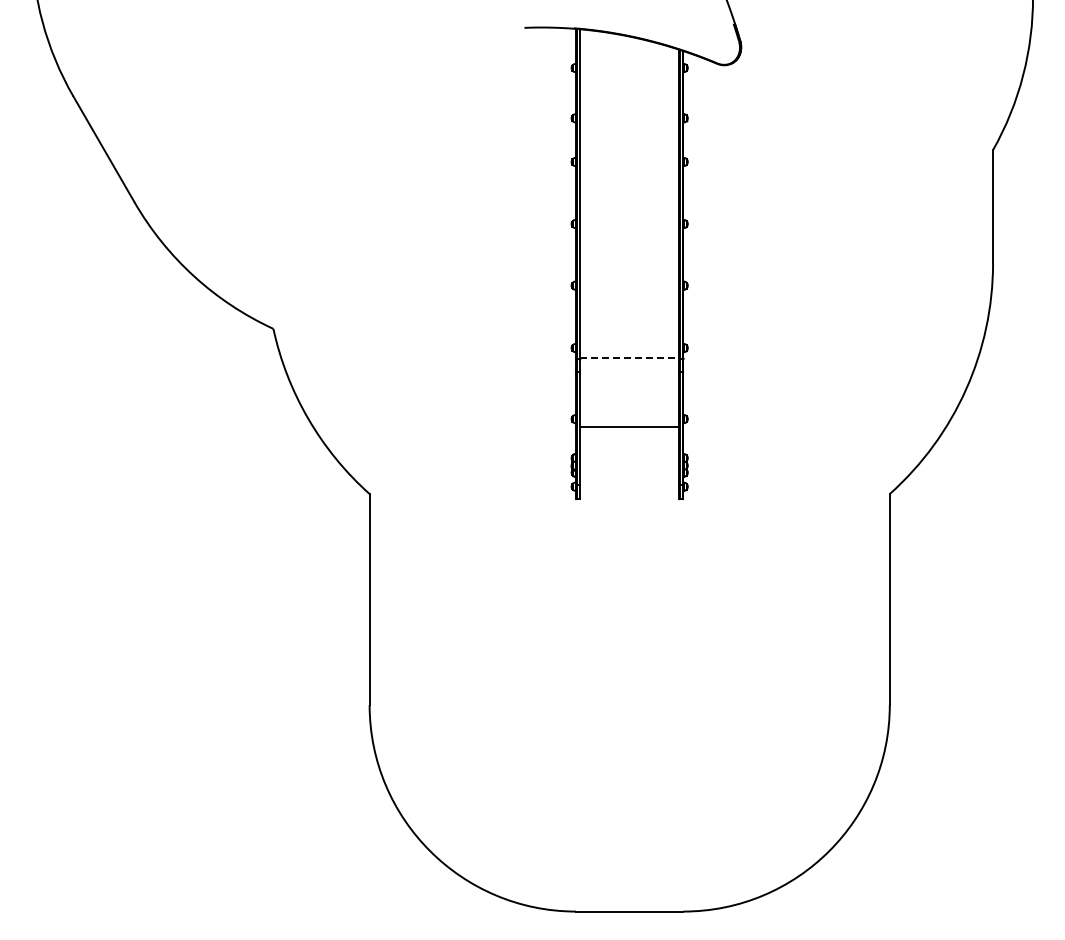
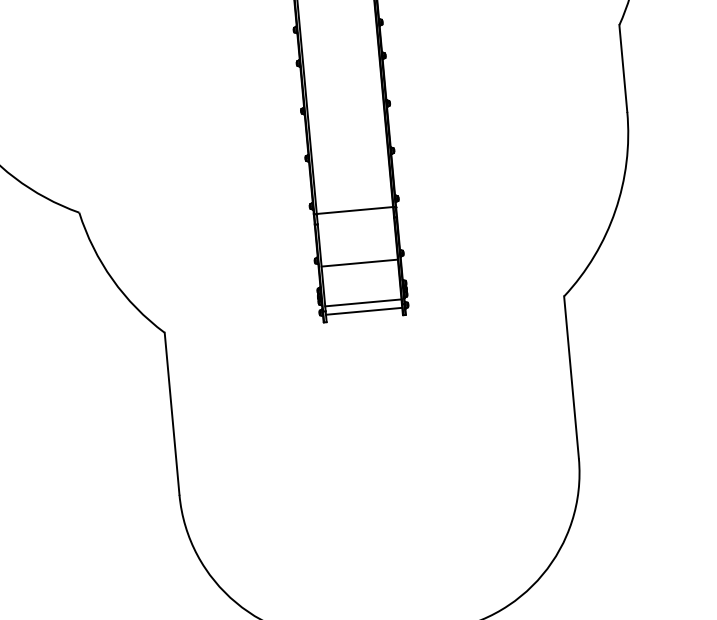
line: (629, 358) -> (354, 210), dashed -> solid
line: (629, 478) -> (363, 302), added
line: (629, 489) -> (363, 311), added

